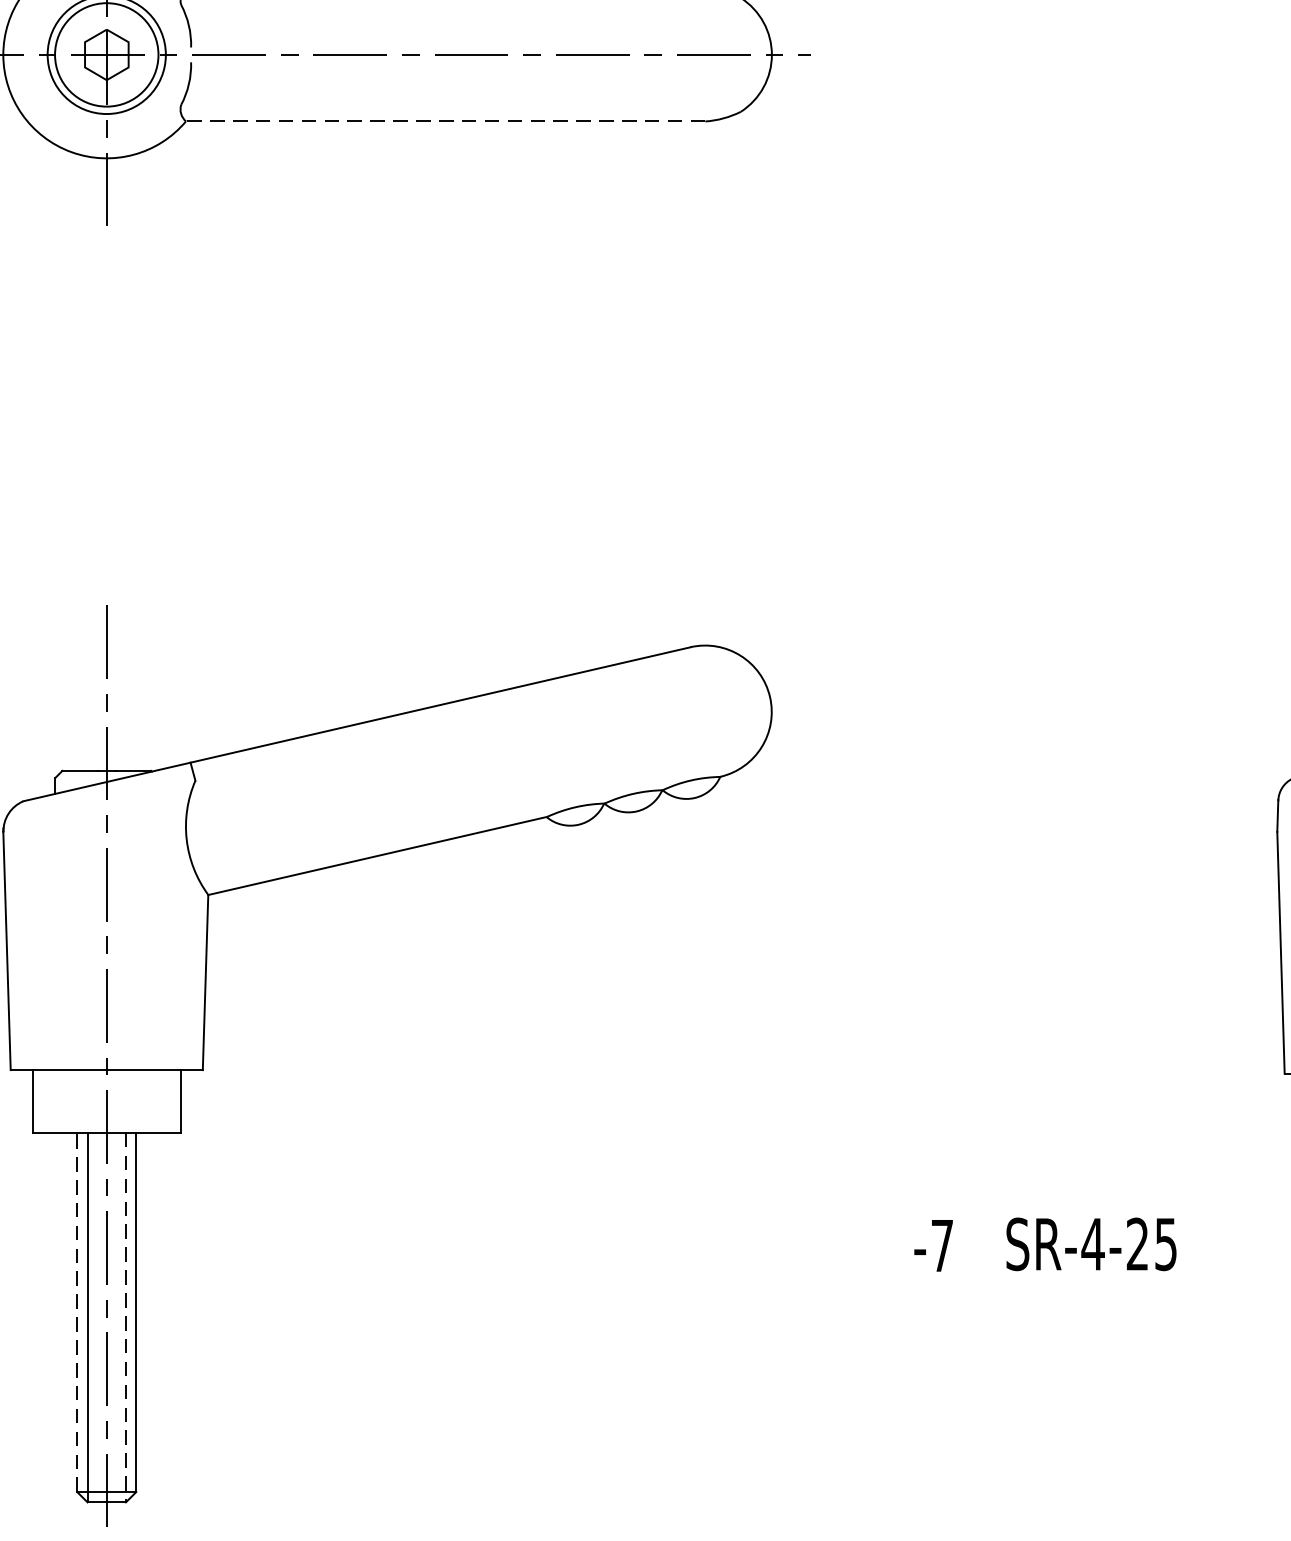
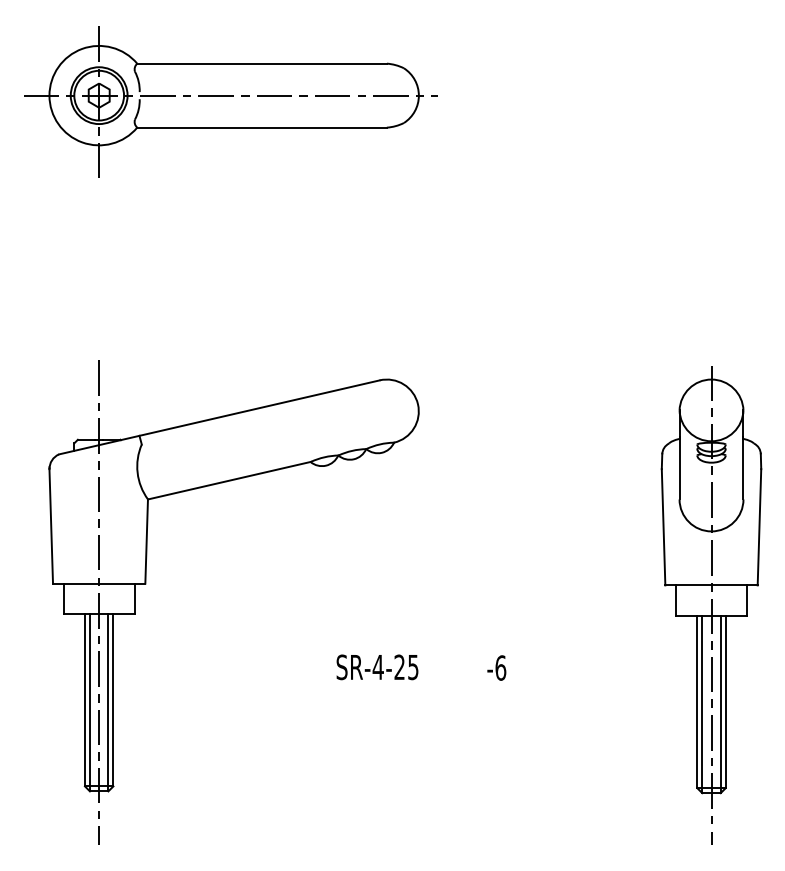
line: (446, 121) -> (262, 127), dashed -> solid
text: (941, 1244) -> (500, 667), -7 -> -6
text: (1091, 1244) -> (377, 667), moved
line: (76, 1311) -> (84, 699), dashed -> solid
line: (126, 1317) -> (108, 702), dashed -> solid

